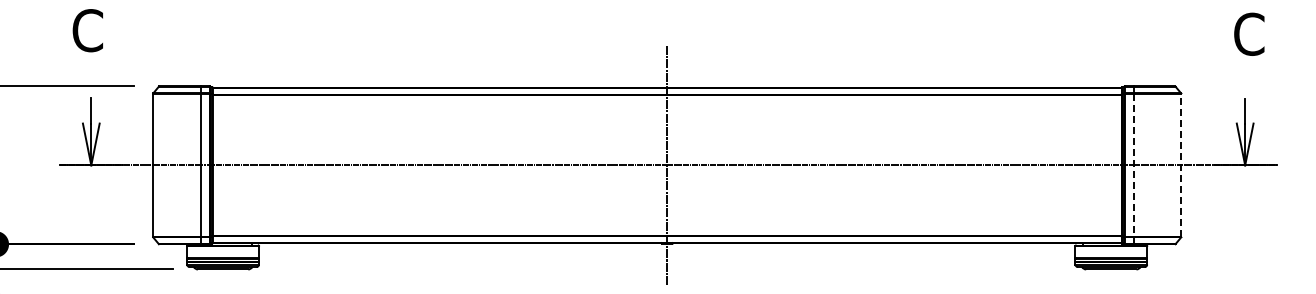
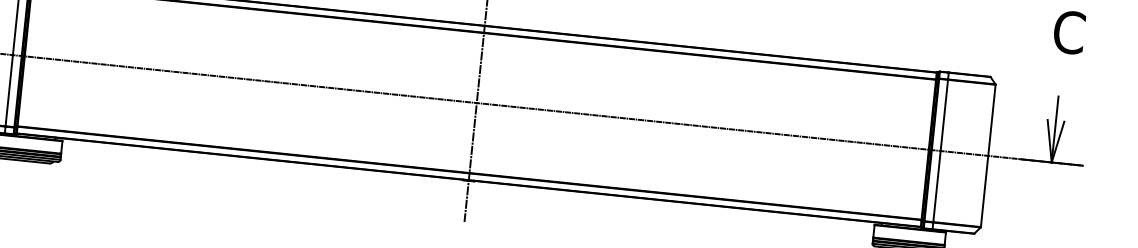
line: (1181, 164) -> (988, 155), dashed -> solid
line: (1133, 165) -> (940, 151), dashed -> solid

